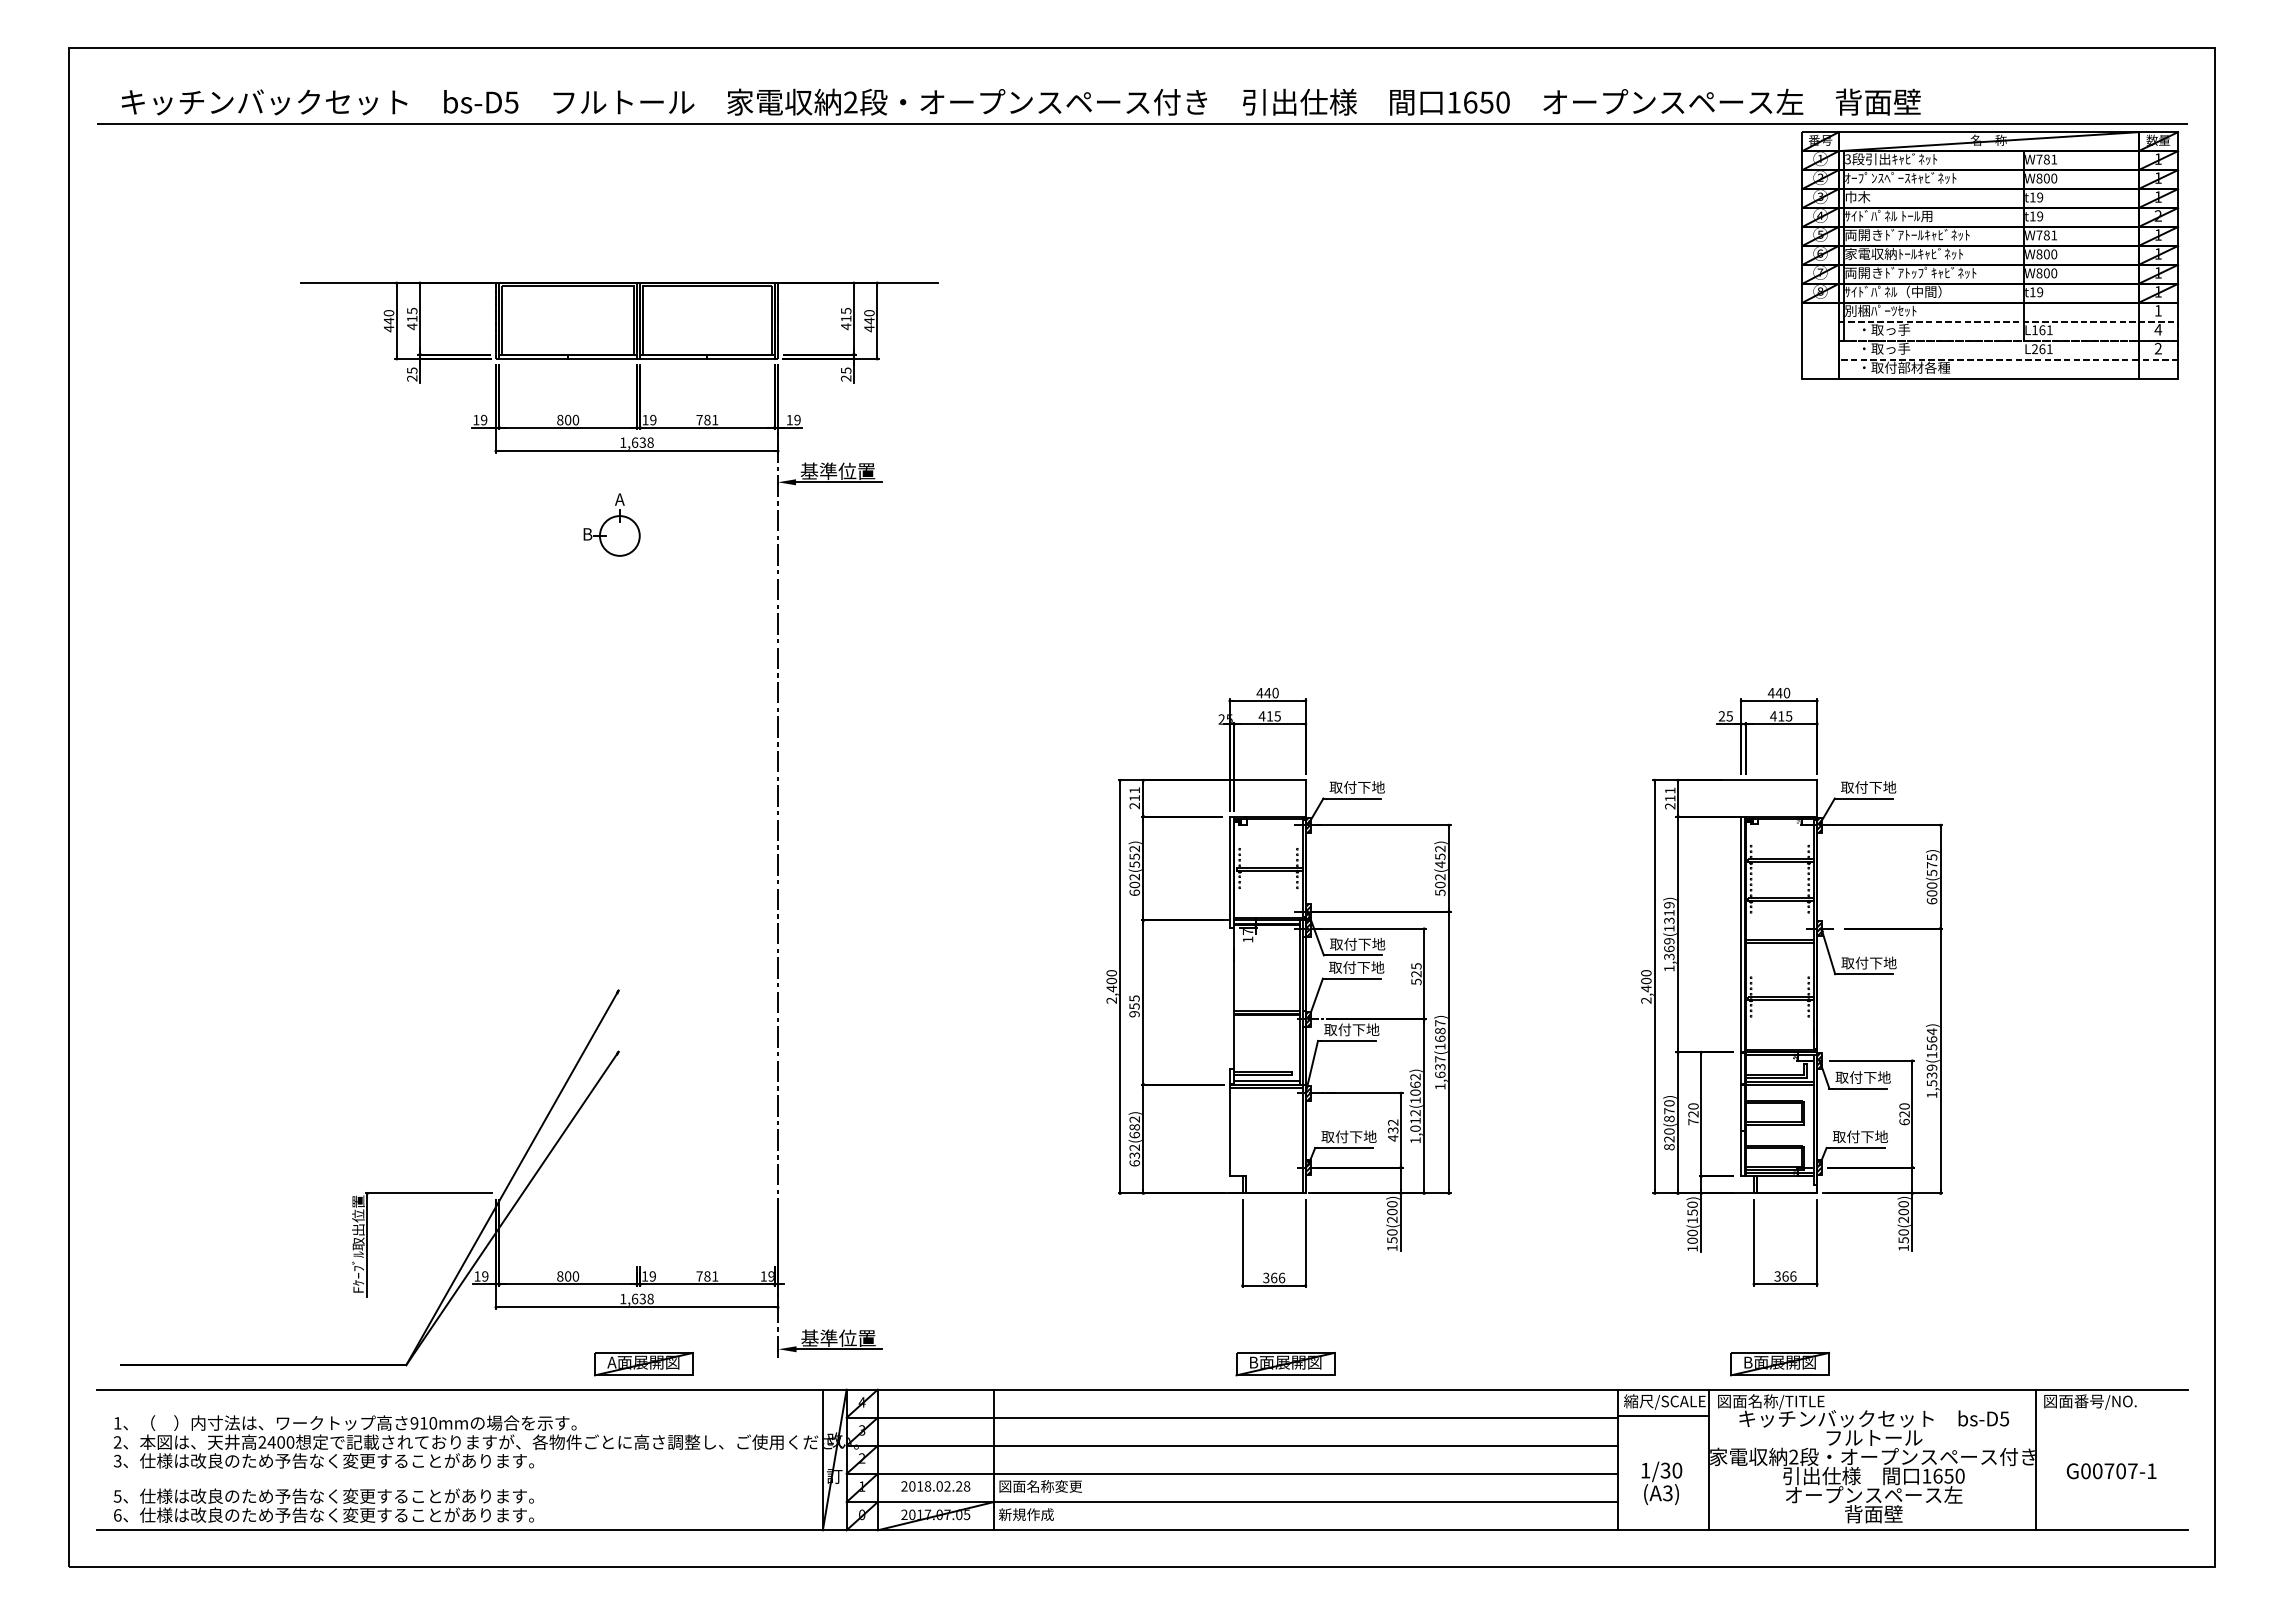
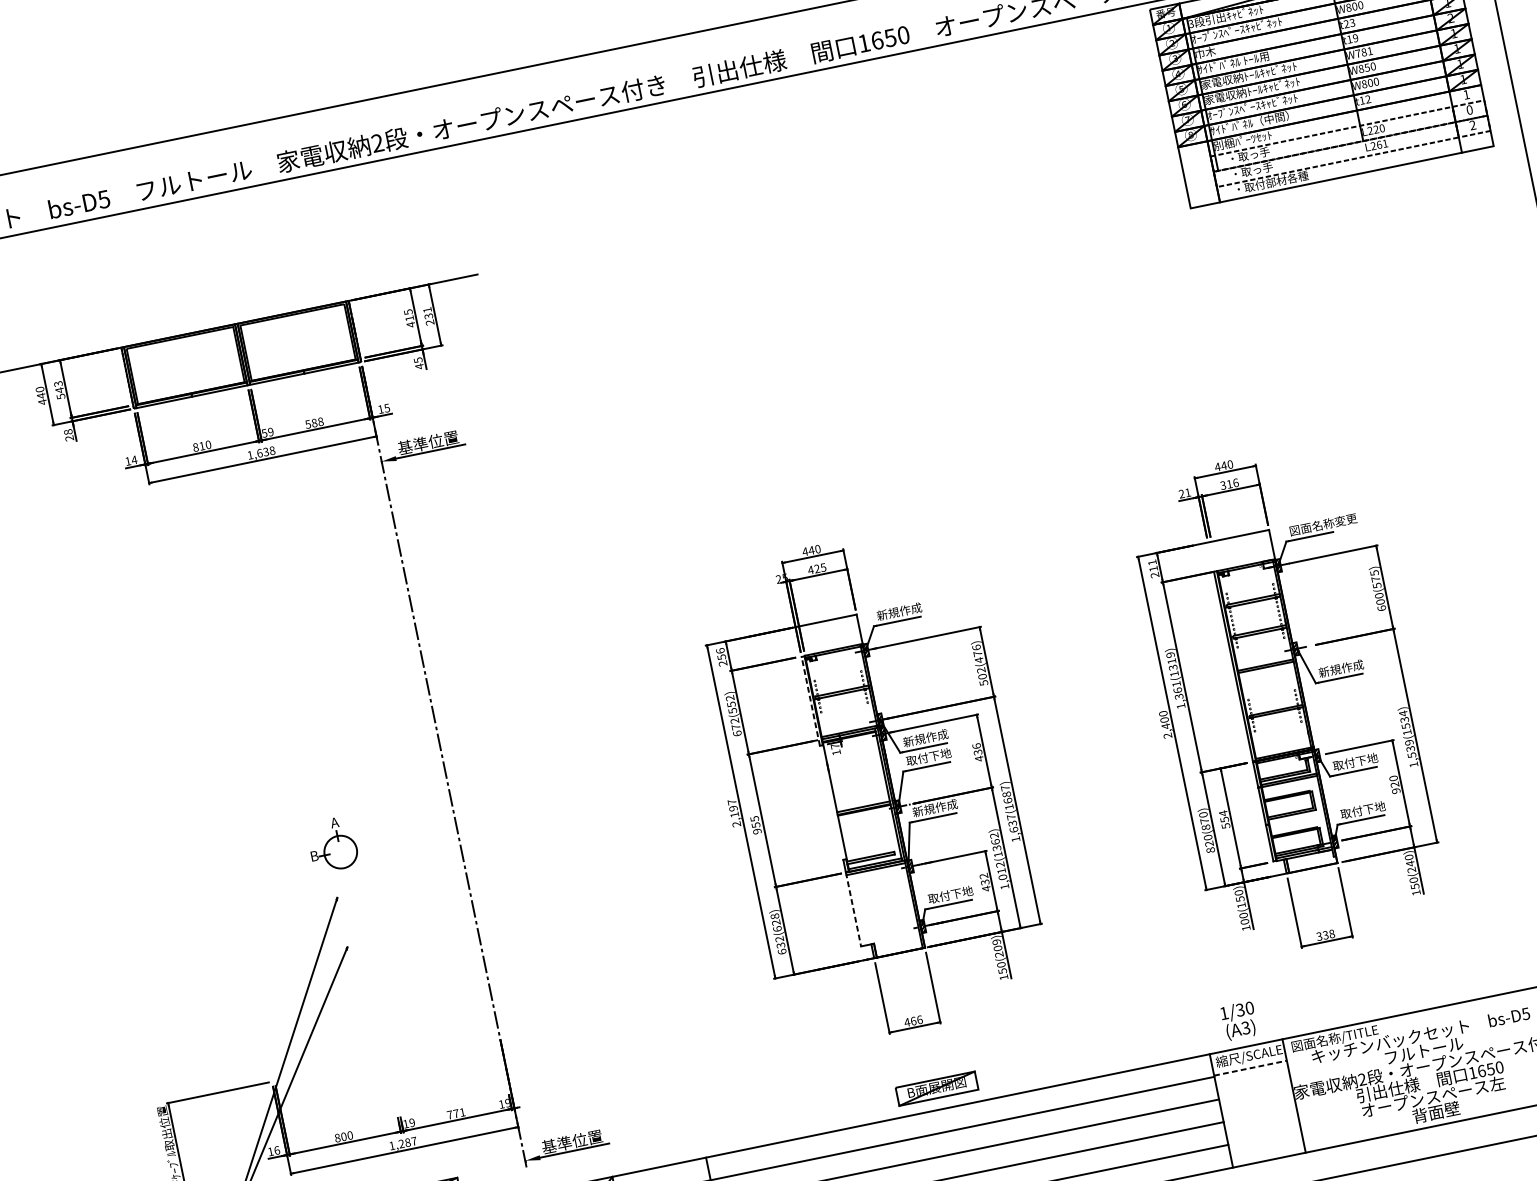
text: (2036, 197) -> (1349, 23), t19 -> t23
text: (1907, 235) -> (1251, 75), 両開きﾄﾞｱﾄｰﾙｷｬﾋﾞﾈｯﾄ -> 家電収納ﾄｰﾙｷｬﾋﾞﾈｯﾄ
text: (2046, 254) -> (1367, 67), W800 -> W850
text: (1910, 272) -> (1260, 104), 両開きﾄﾞｱﾄｯﾌﾟｷｬﾋﾞﾈｯﾄ -> ｵｰﾌﾟﾝｽﾍﾟｰｽｷｬﾋﾞﾈｯﾄ
text: (2040, 292) -> (1368, 99), t19 -> t12
text: (412, 319) -> (60, 390), 415 -> 543
text: (869, 321) -> (428, 316), 440 -> 231
text: (2158, 329) -> (1469, 109), 4 -> 0
text: (2042, 330) -> (1376, 129), L161 -> L220
text: (412, 370) -> (68, 431), 25 -> 28
text: (846, 378) -> (419, 366), 25 -> 45
text: (483, 419) -> (133, 459), 19 -> 14
text: (568, 419) -> (202, 445), 800 -> 810
text: (707, 419) -> (314, 422), 781 -> 588
text: (797, 419) -> (387, 407), 19 -> 15
text: (645, 420) -> (264, 433), 19 -> 59
part: (611, 524) -> (332, 844), moved
text: (1269, 716) -> (816, 569), 415 -> 425
text: (1729, 716) -> (1187, 492), 25 -> 21
text: (1781, 716) -> (1229, 484), 415 -> 316
text: (1356, 787) -> (898, 611), 取付下地 -> 新規作成
text: (1882, 787) -> (1323, 524), 取付下地 -> 図面名称変更
text: (1134, 794) -> (720, 654), 211 -> 256
text: (1440, 852) -> (977, 650), 502(452) -> 502(476)
line: (1229, 871) -> (810, 700), solid -> dashed
text: (1134, 884) -> (735, 726), 602(552) -> 672(552)
text: (1669, 941) -> (1176, 684), 1,369(1319) -> 1,361(1319)
text: (1357, 943) -> (925, 737), 取付下地 -> 新規作成
text: (1868, 962) -> (1340, 668), 取付下地 -> 新規作成
text: (1416, 974) -> (978, 752), 525 -> 436
text: (1111, 981) -> (733, 808), 2,400 -> 2,197
text: (1351, 1029) -> (934, 807), 取付下地 -> 新規作成
text: (1931, 1039) -> (1404, 719), 1,539(1564) -> 1,539(1534)
text: (1415, 1092) -> (996, 848), 1,012(1062) -> 1,012(1362)
text: (1693, 1114) -> (1224, 819), 720 -> 554
text: (1904, 1121) -> (1396, 790), 620 -> 920
text: (1134, 1123) -> (775, 919), 632(682) -> 632(628)
line: (1229, 1130) -> (853, 909), solid -> dashed
text: (1392, 1204) -> (996, 942), 150(200) -> 150(209)
text: (1903, 1211) -> (1410, 863), 150(200) -> 150(240)
text: (485, 1276) -> (277, 1150), 19 -> 16
text: (707, 1276) -> (456, 1113), 781 -> 771
text: (1789, 1276) -> (1328, 934), 366 -> 338
text: (1265, 1277) -> (906, 1022), 366 -> 466
text: (642, 1298) -> (407, 1142), 1,638 -> 1,287
part: (1780, 1364) -> (1336, 1007), removed
line: (1664, 1416) -> (1251, 1068), solid -> dashed
text: (1661, 1482) -> (1238, 1020), moved

